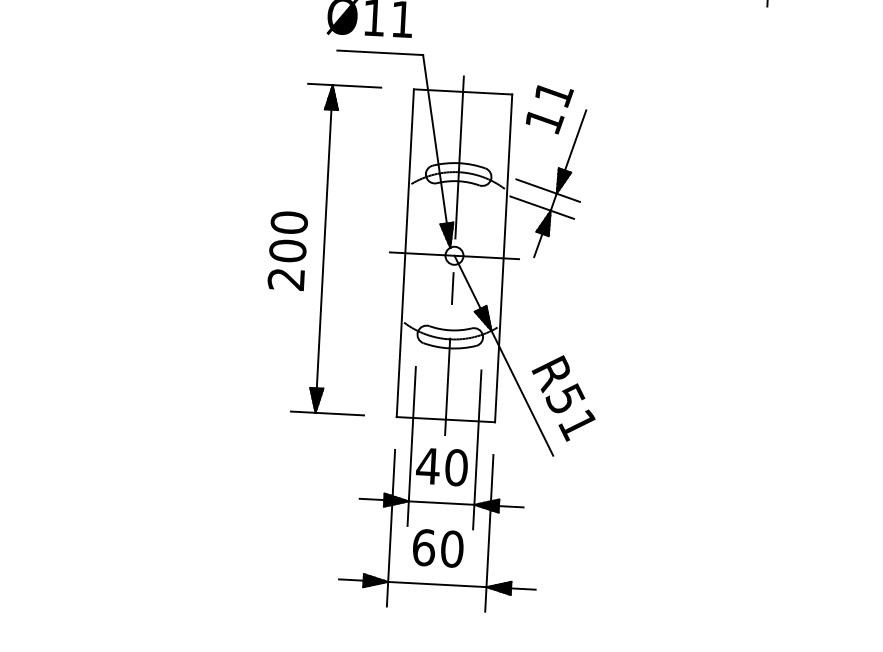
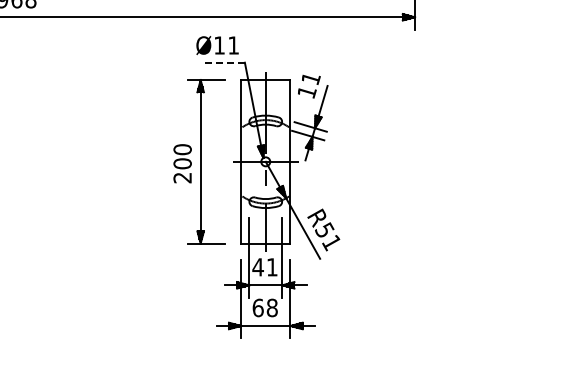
line: (380, 52) -> (223, 62), solid -> dashed
text: (454, 468) -> (271, 267), 40 -> 41
text: (450, 548) -> (271, 307), 60 -> 68

